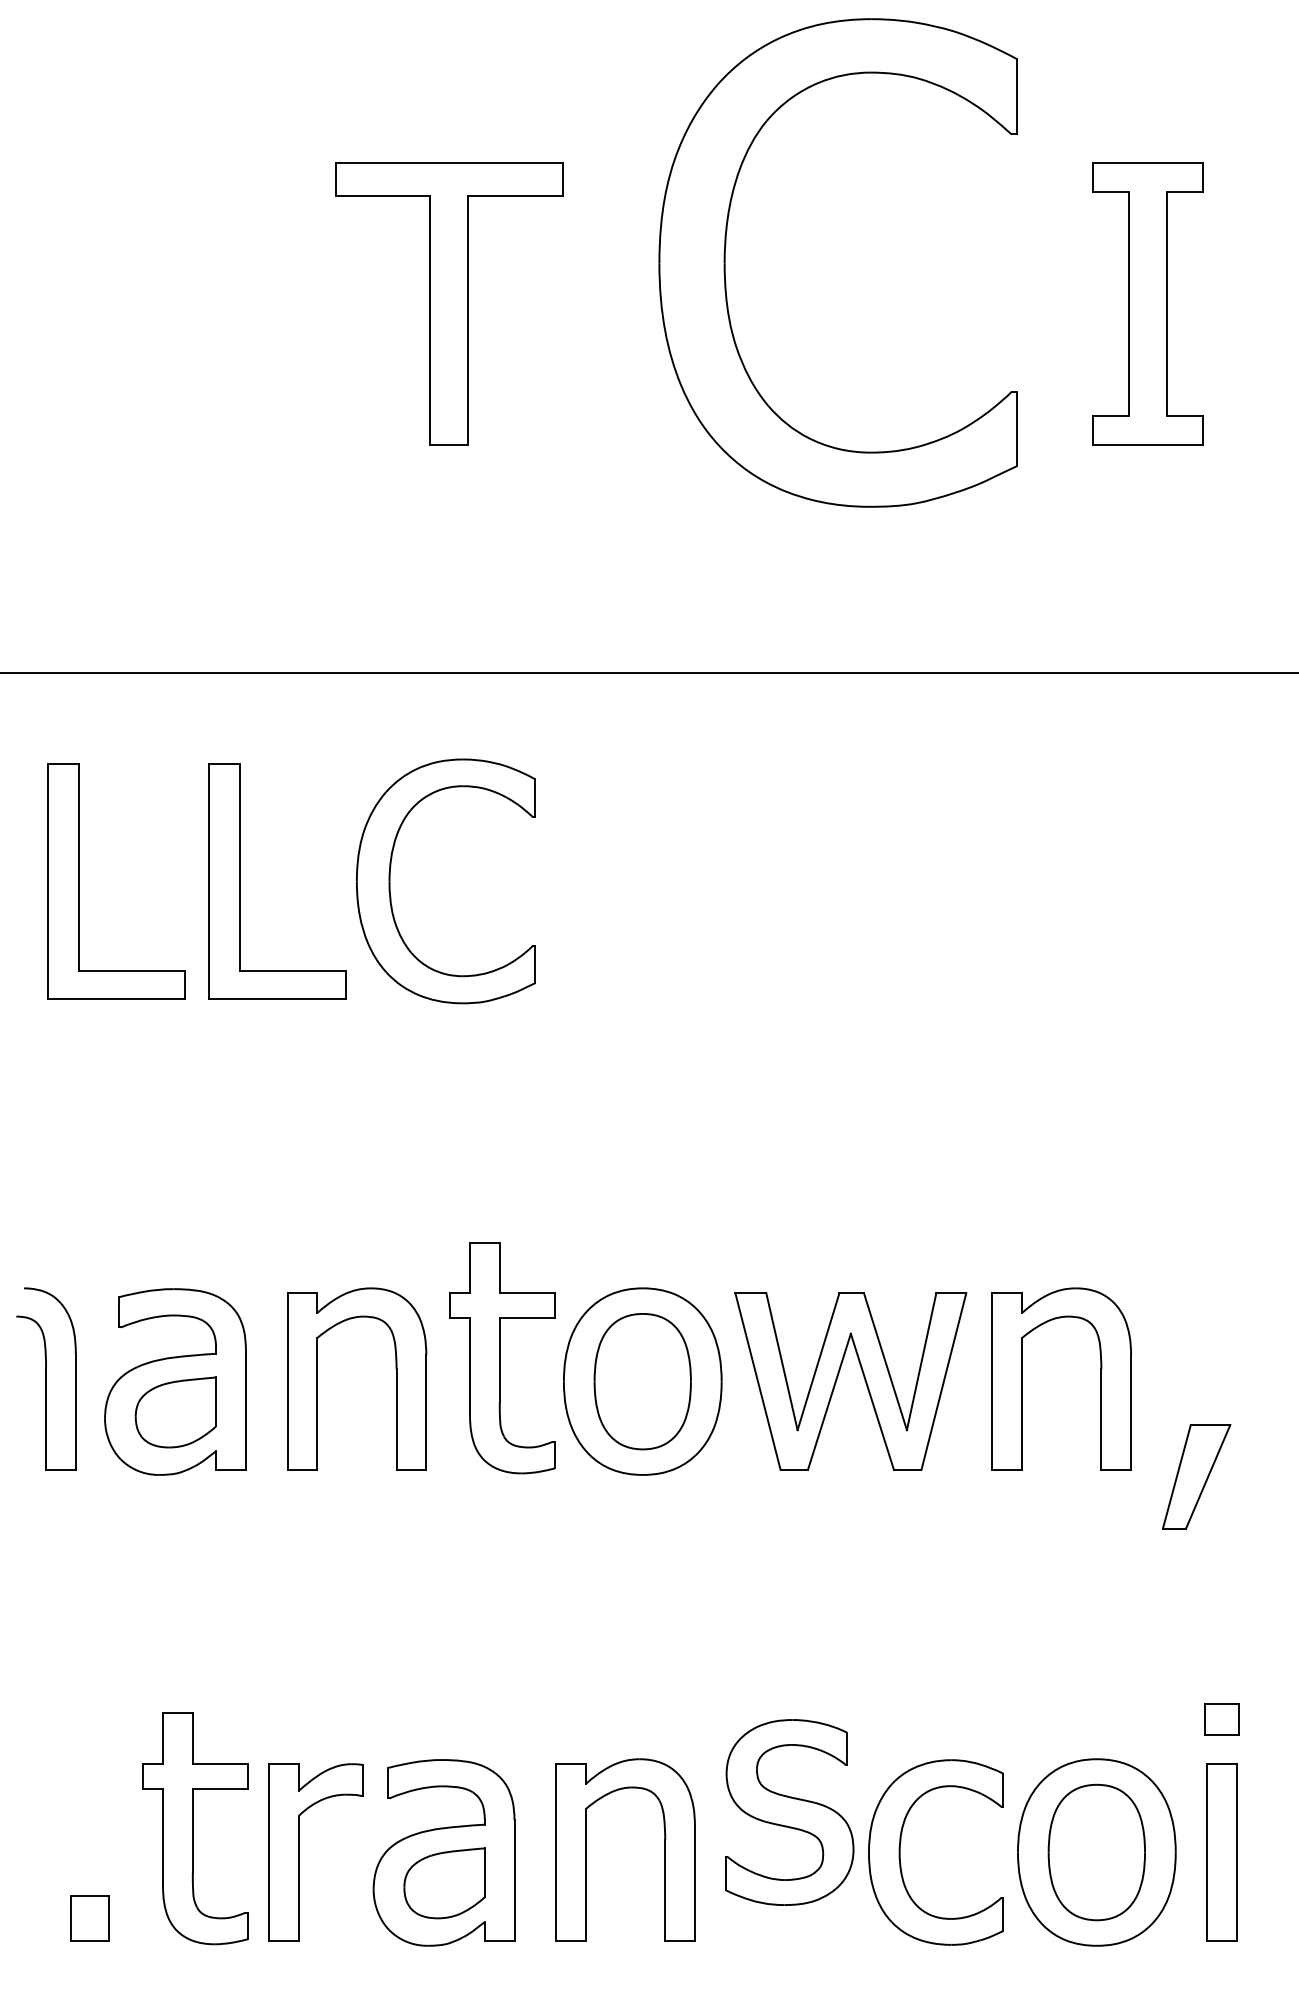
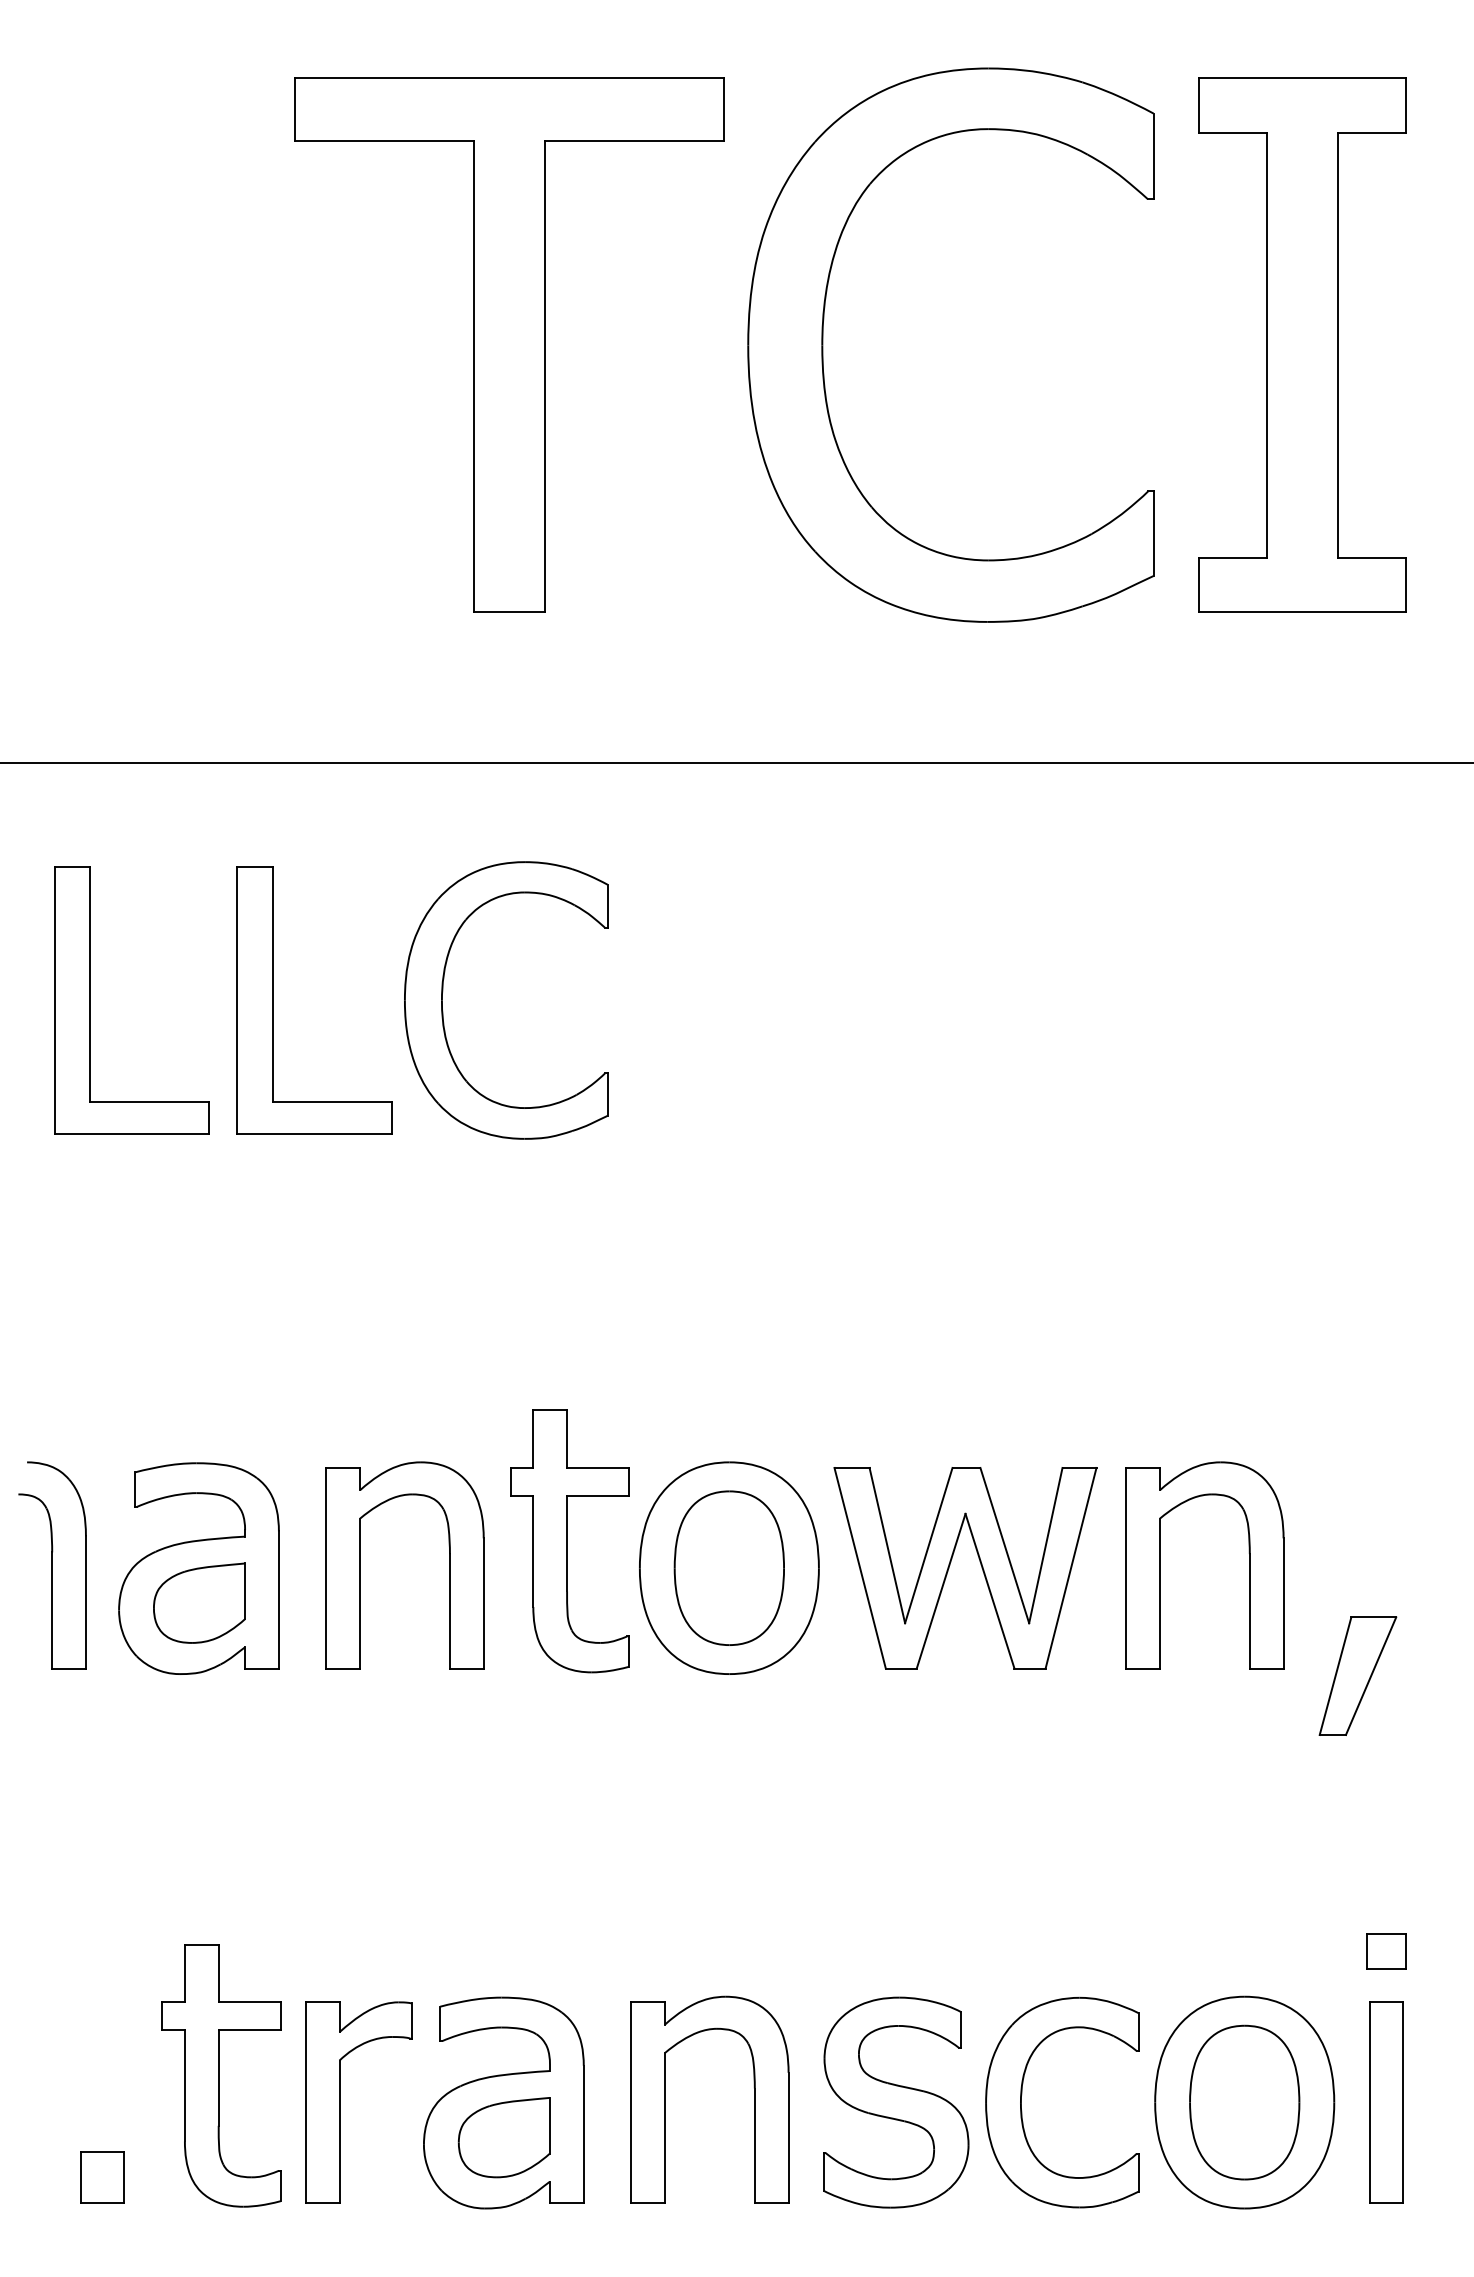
part: (725, 262) -> (823, 344), moved
part: (448, 303) -> (508, 344), size x1.67
part: (1147, 303) -> (1302, 344), size x1.67
part: (789, 1812) -> (895, 2102), moved

